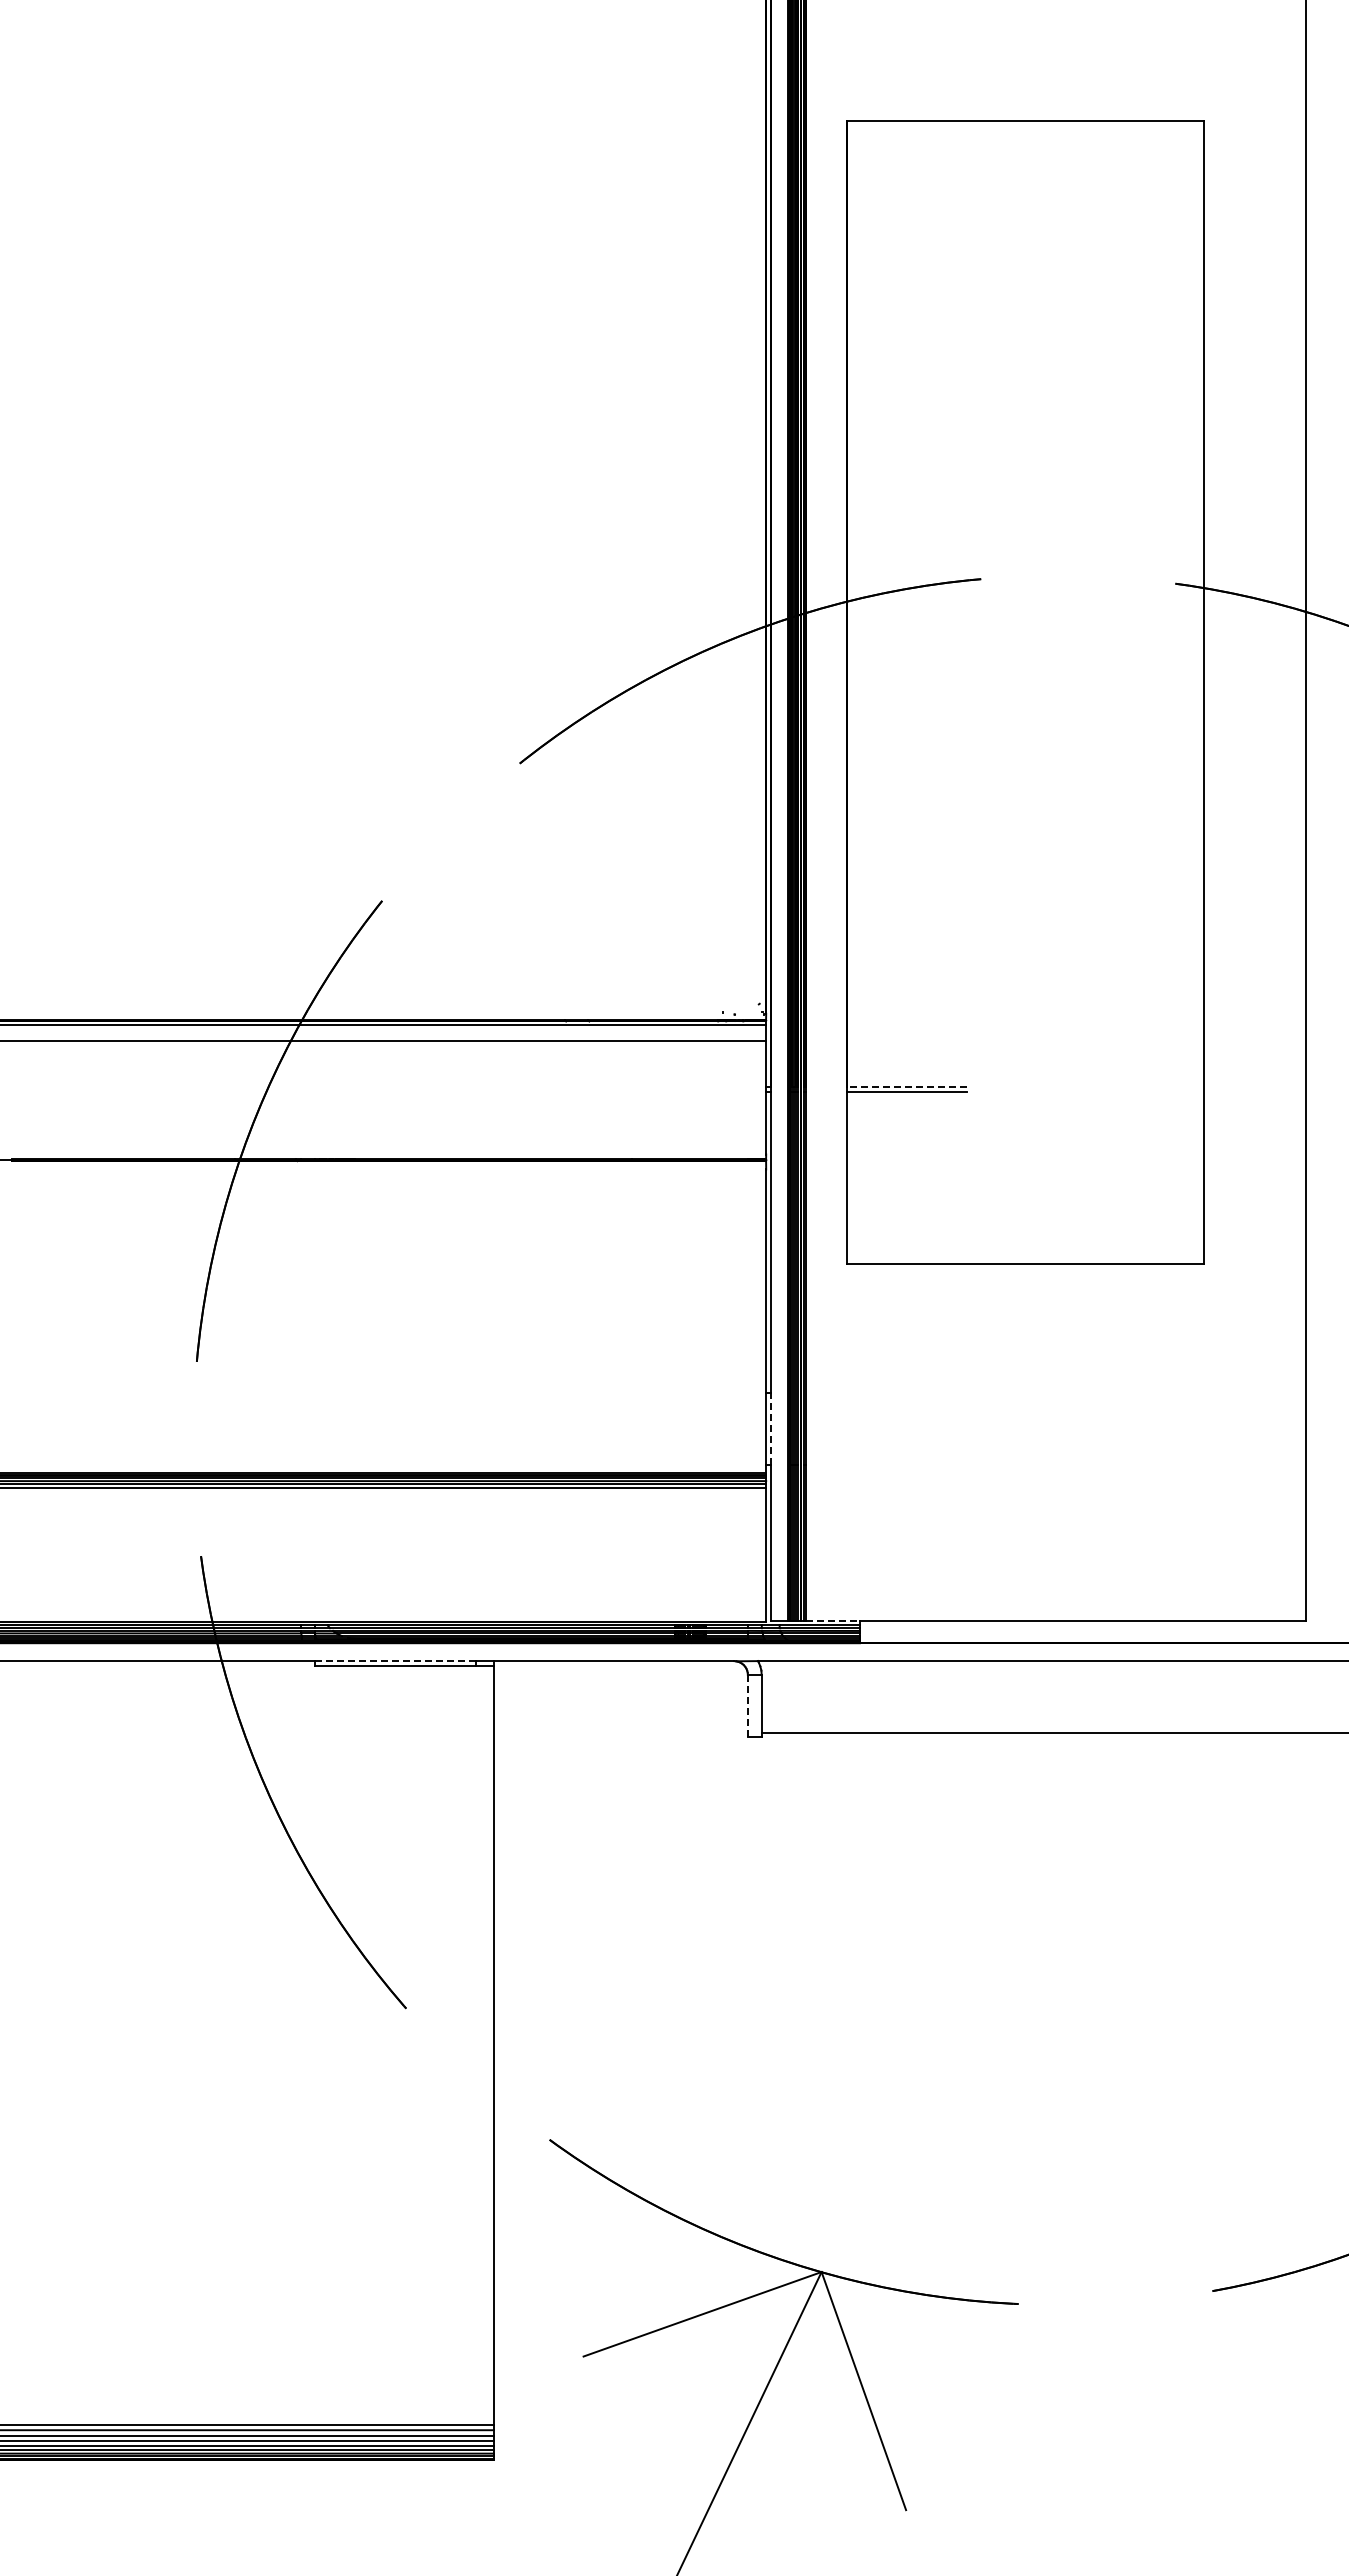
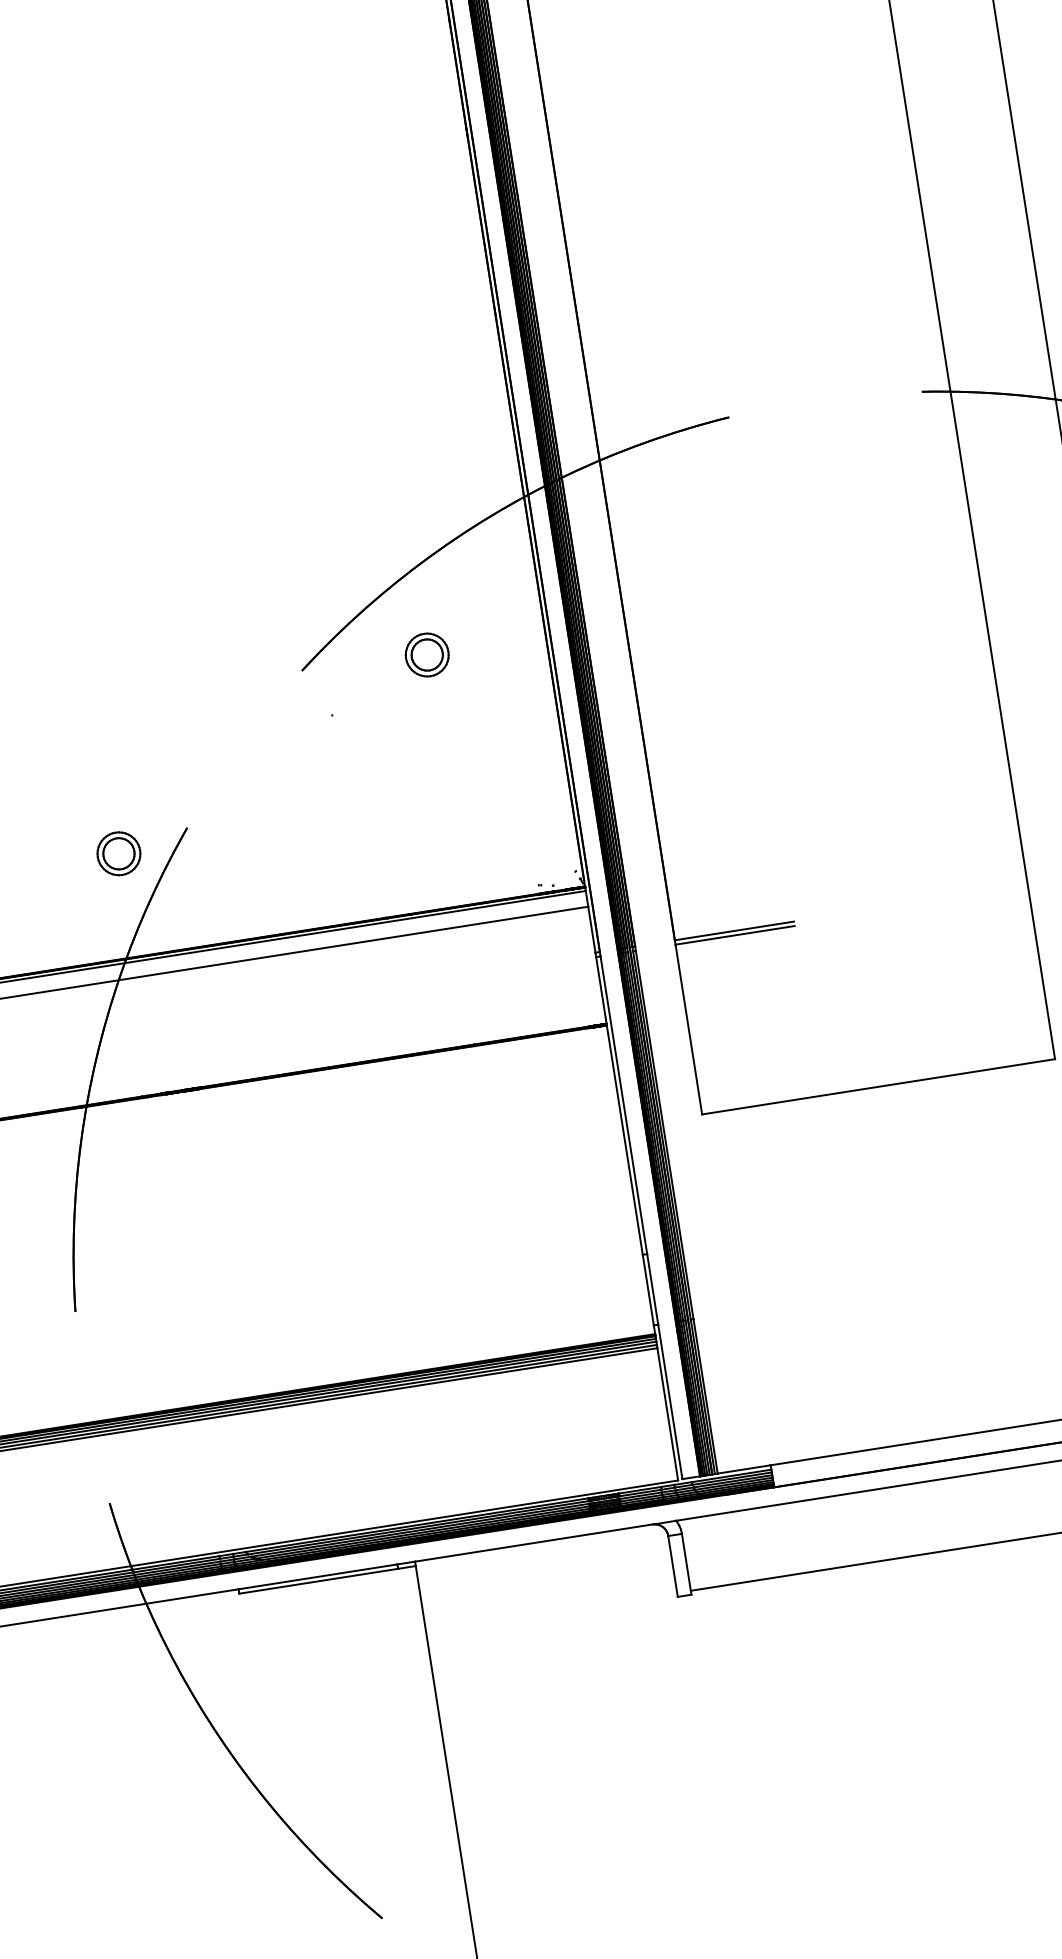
part: (645, 766) -> (426, 654), added
part: (310, 915) -> (118, 853), added
line: (906, 1087) -> (734, 931), dashed -> solid
line: (770, 1428) -> (652, 1289), dashed -> solid
line: (833, 1620) -> (744, 1468), dashed -> solid
line: (395, 1661) -> (318, 1577), dashed -> solid
line: (747, 1705) -> (672, 1566), dashed -> solid

